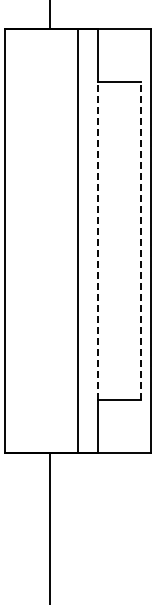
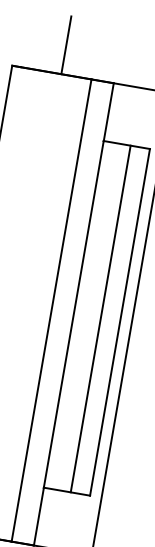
line: (98, 240) -> (74, 313), dashed -> solid
line: (122, 240) -> (100, 318), added
line: (140, 240) -> (120, 321), dashed -> solid

